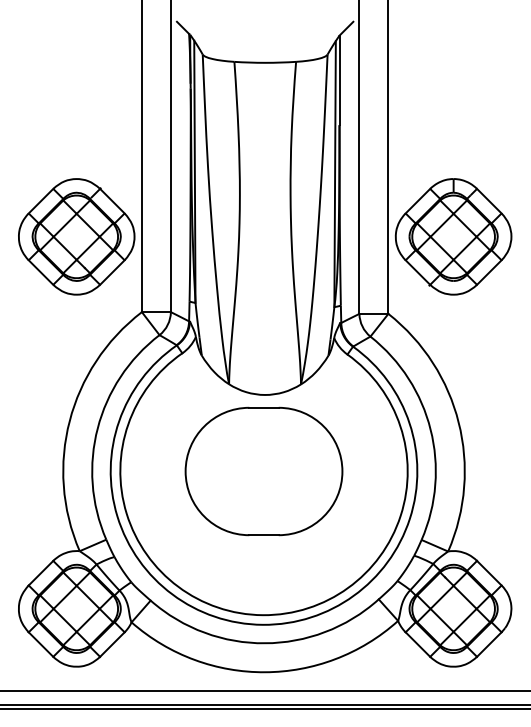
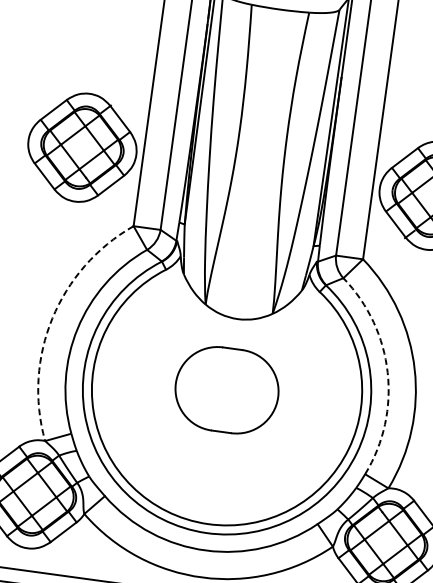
arc: (69, 420) -> (52, 317), solid -> dashed
arc: (430, 429) -> (387, 372), solid -> dashed
part: (263, 471) -> (226, 390), size x0.7

